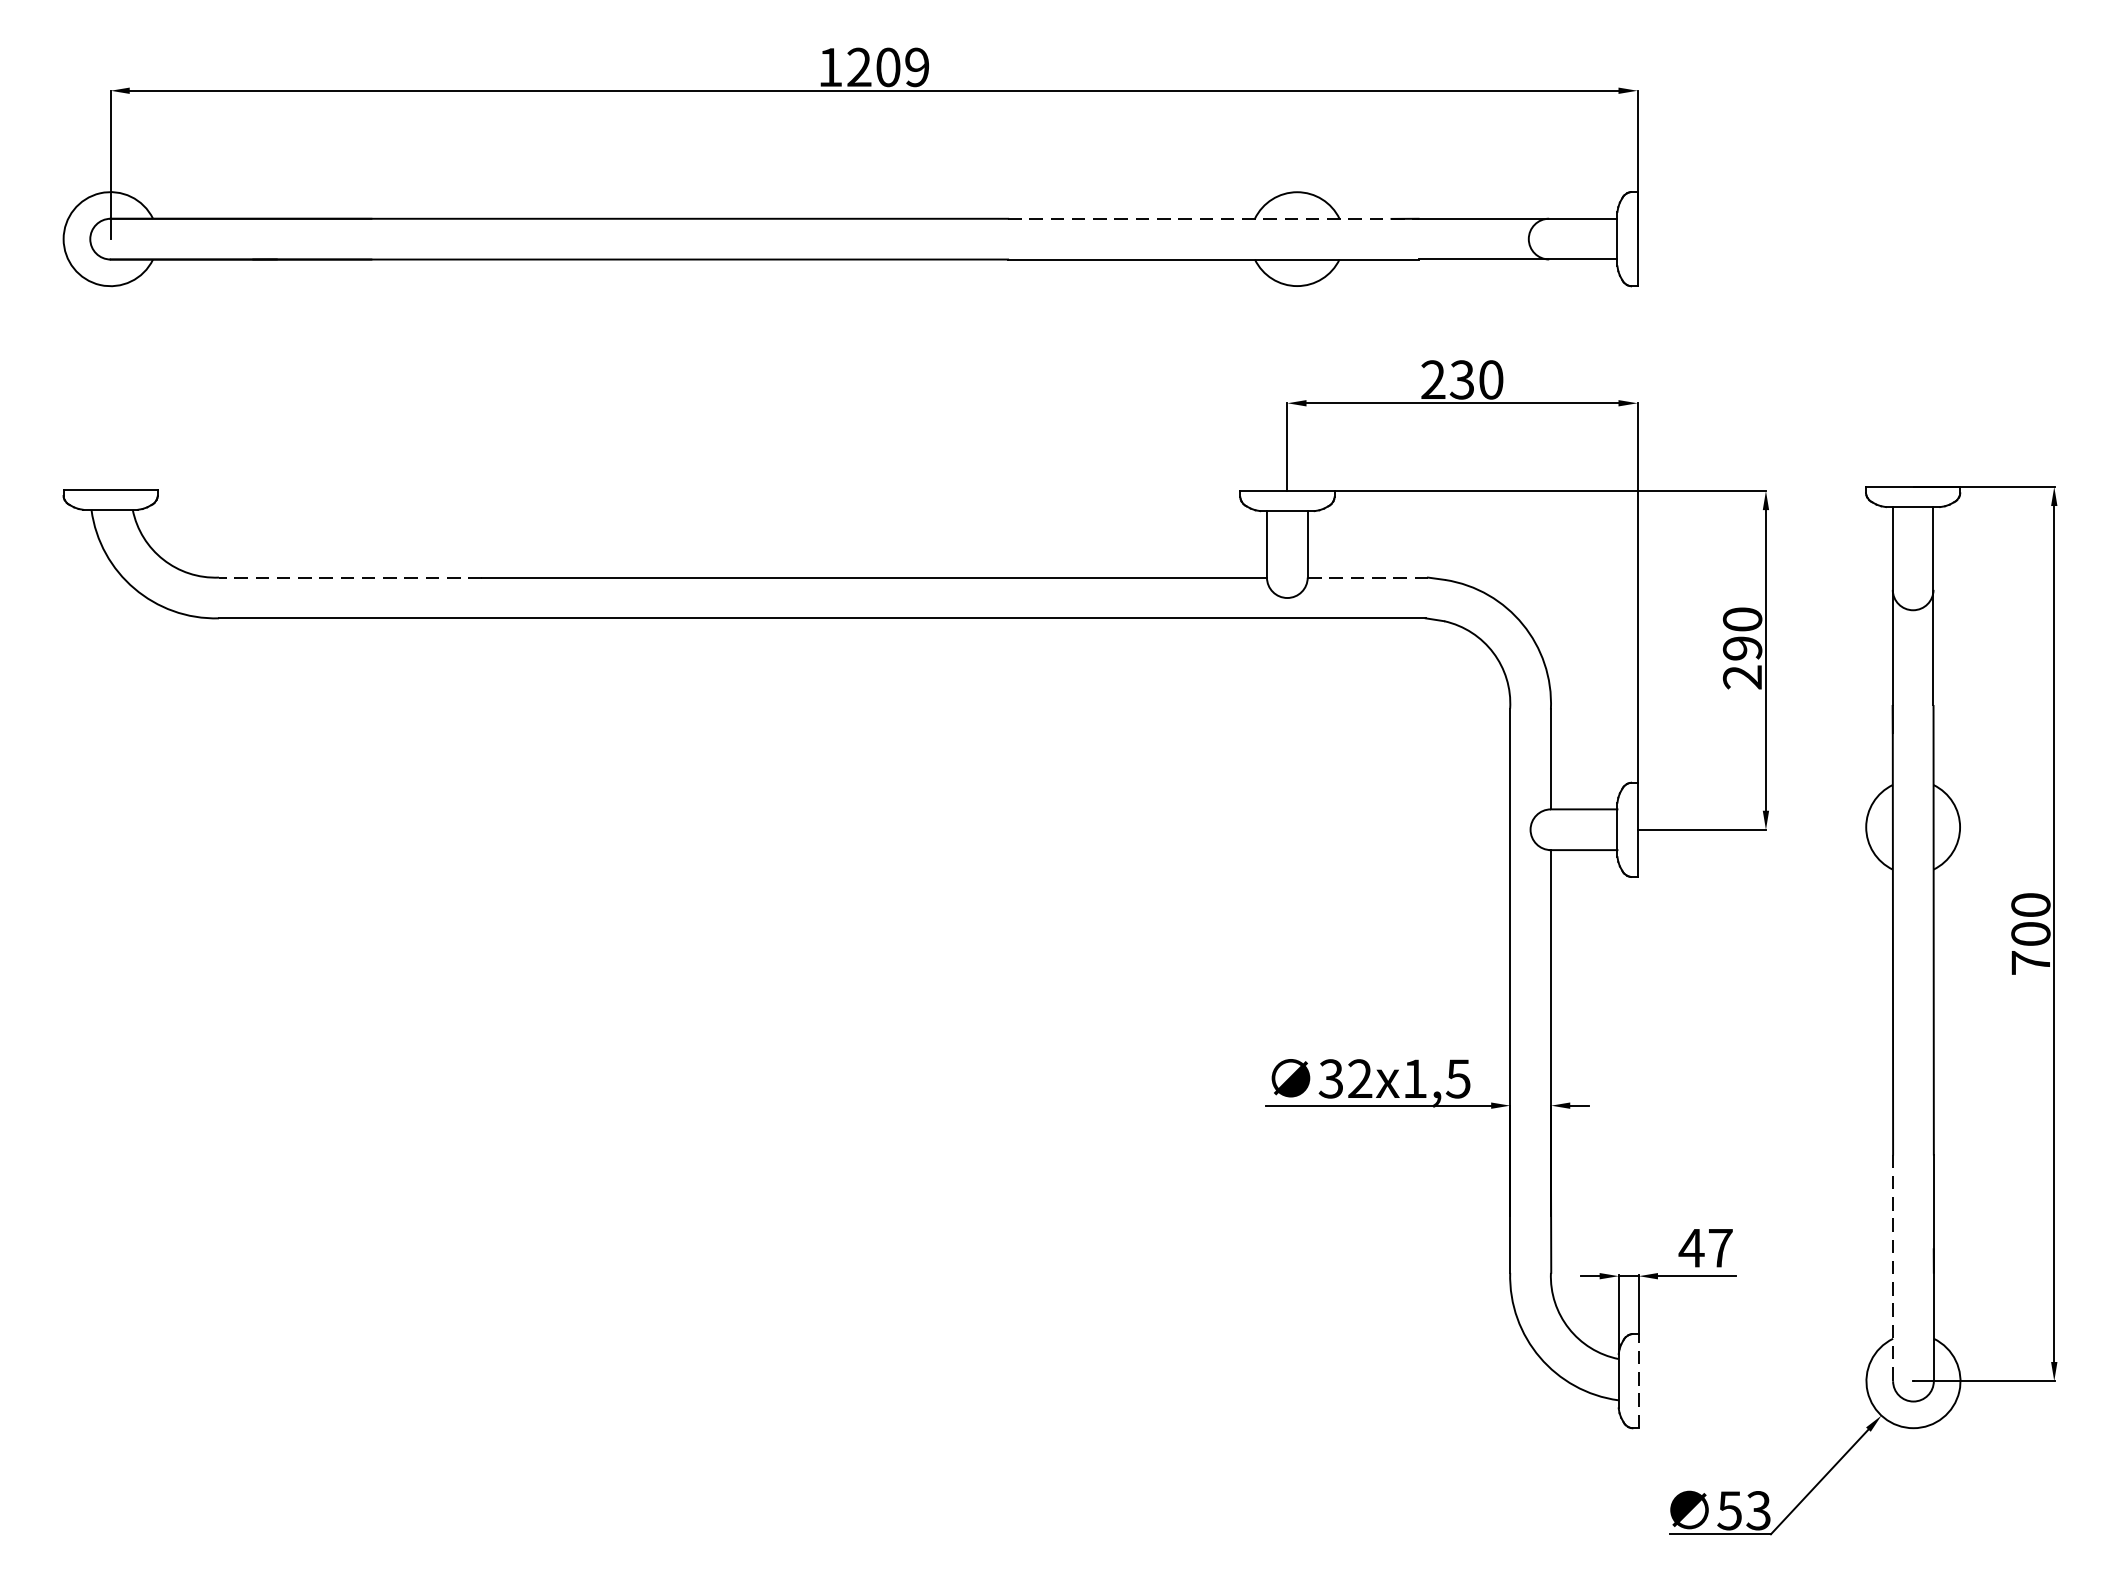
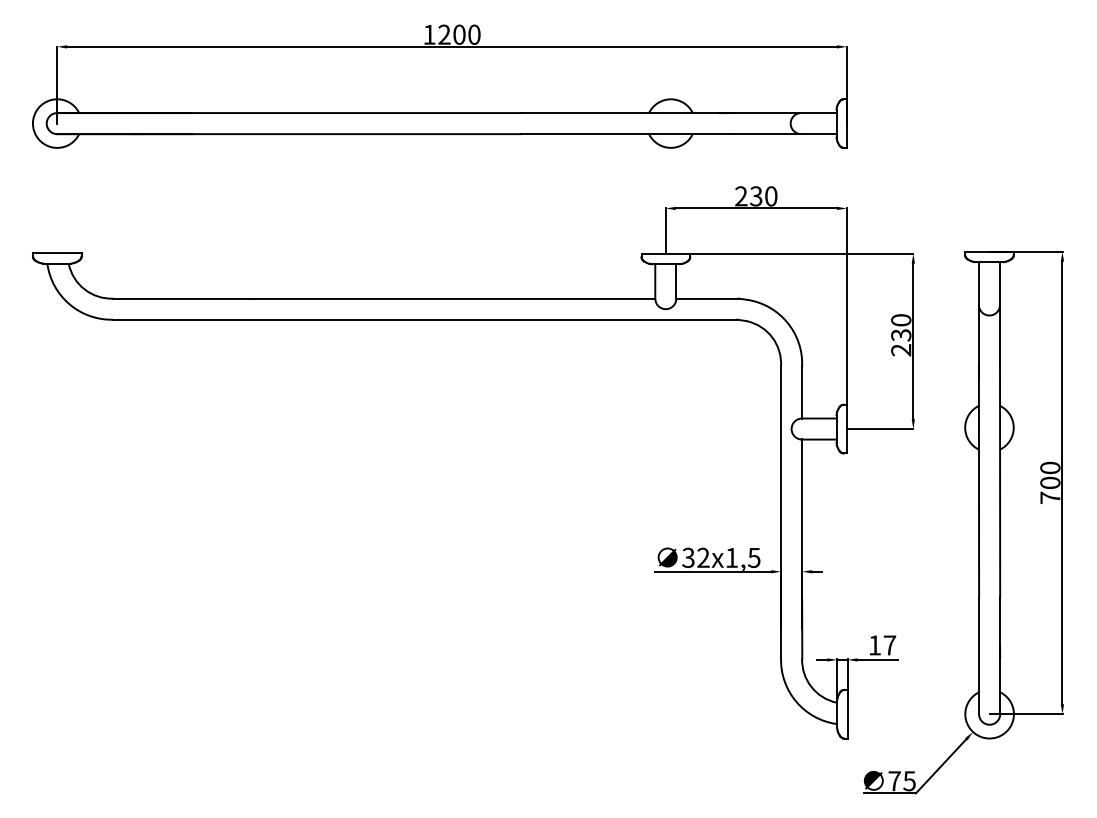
text: (917, 66) -> (474, 34), 1209 -> 1200
line: (1215, 219) -> (628, 113), dashed -> solid
line: (350, 577) -> (181, 298), dashed -> solid
line: (1366, 577) -> (706, 298), dashed -> solid
text: (1743, 648) -> (901, 335), 290 -> 230
text: (1690, 1248) -> (874, 645), 47 -> 17
line: (1893, 1267) -> (979, 655), dashed -> solid
line: (1638, 1379) -> (847, 713), dashed -> solid
text: (1743, 1511) -> (901, 781), 53 -> 75

